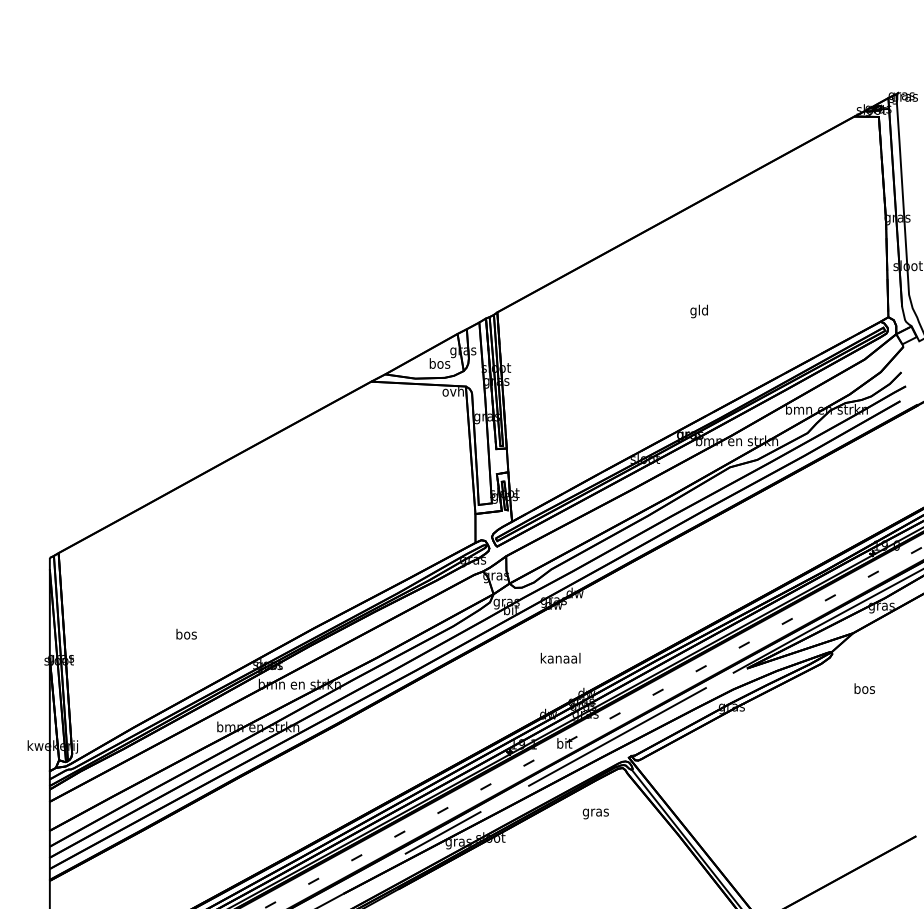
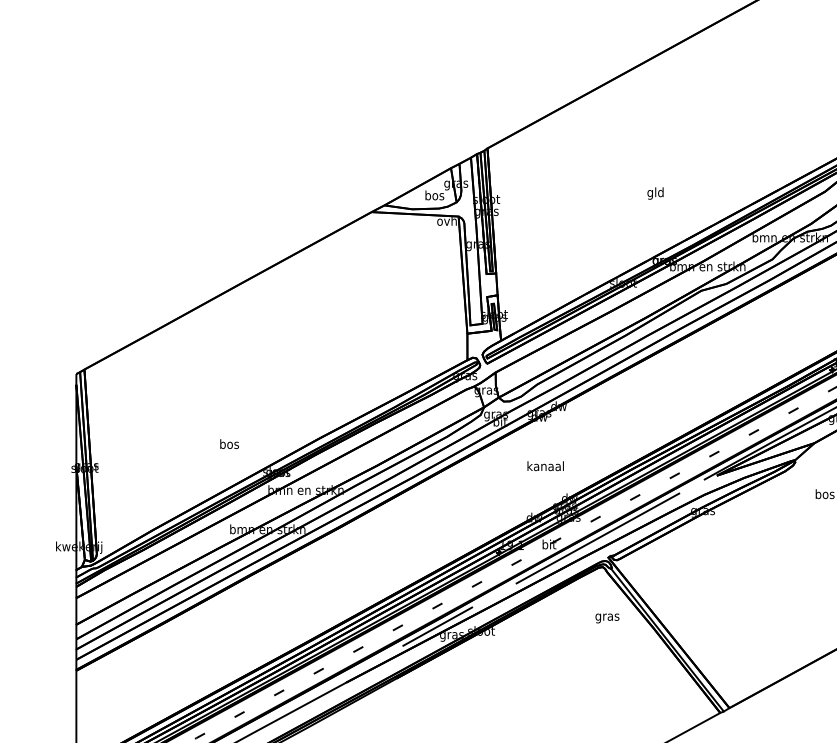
text: (698, 311) -> (654, 193), moved
text: (186, 634) -> (229, 444), moved
text: (595, 813) -> (607, 618), moved

